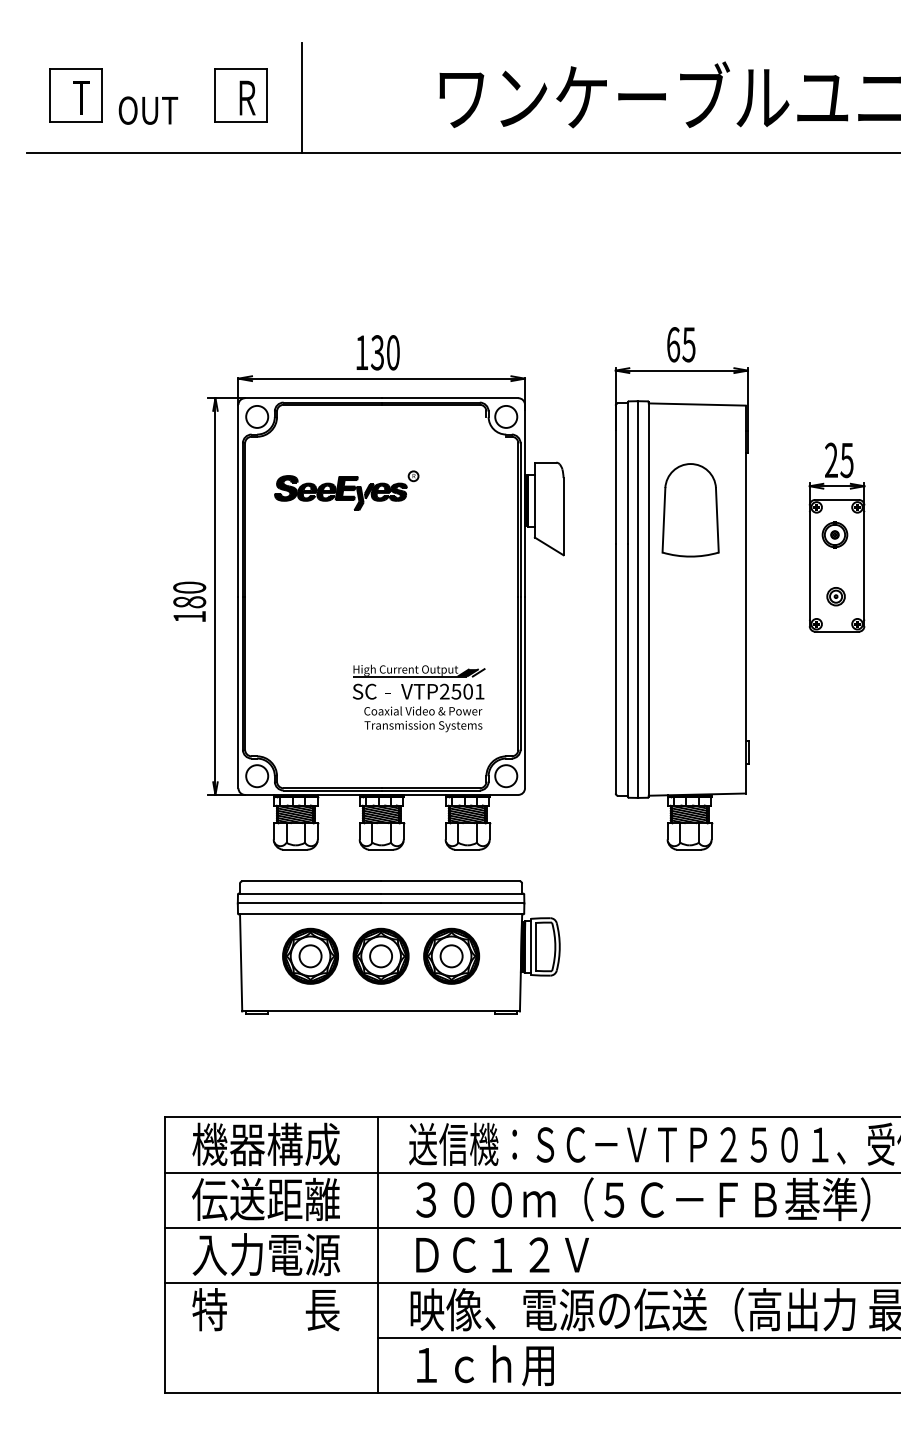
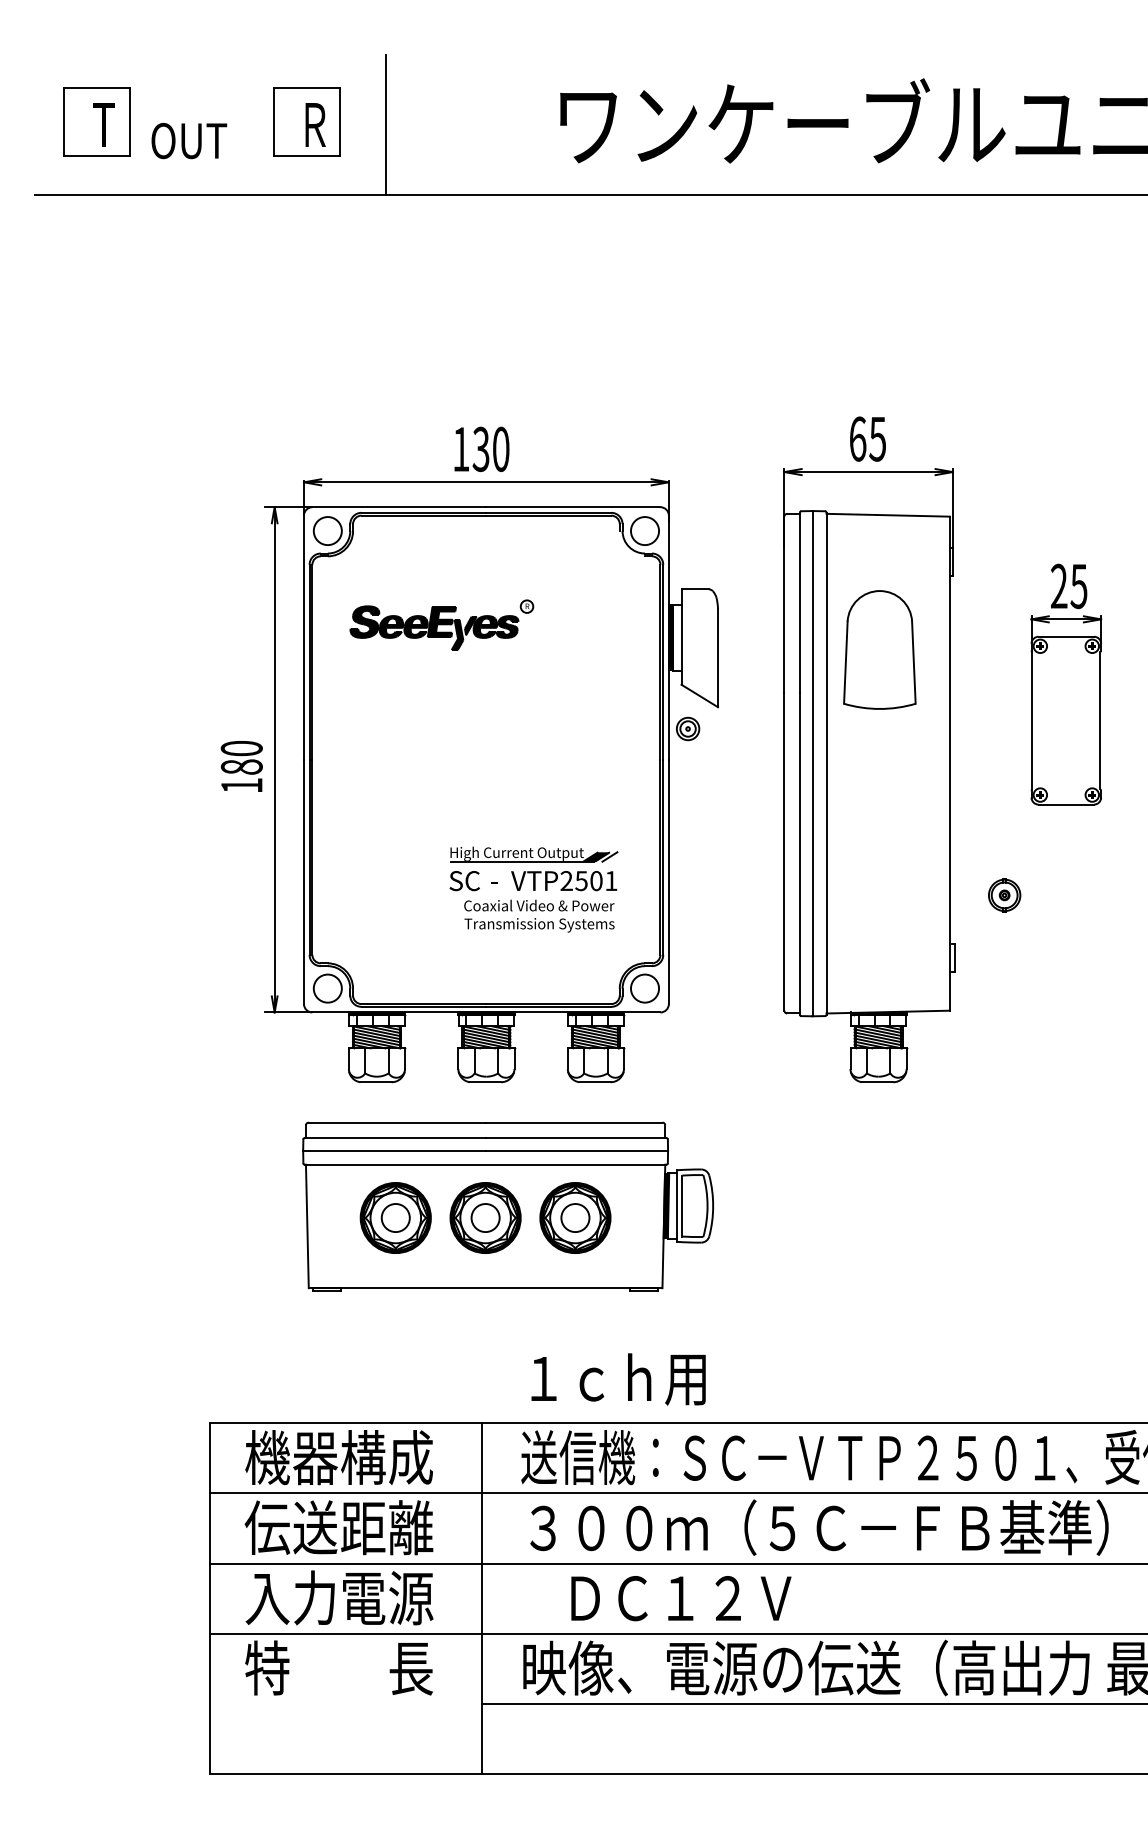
part: (834, 535) -> (1004, 895), moved
part: (836, 596) -> (688, 728), moved
text: (502, 1255) -> (681, 1598), moved
text: (485, 1365) -> (618, 1379), moved

